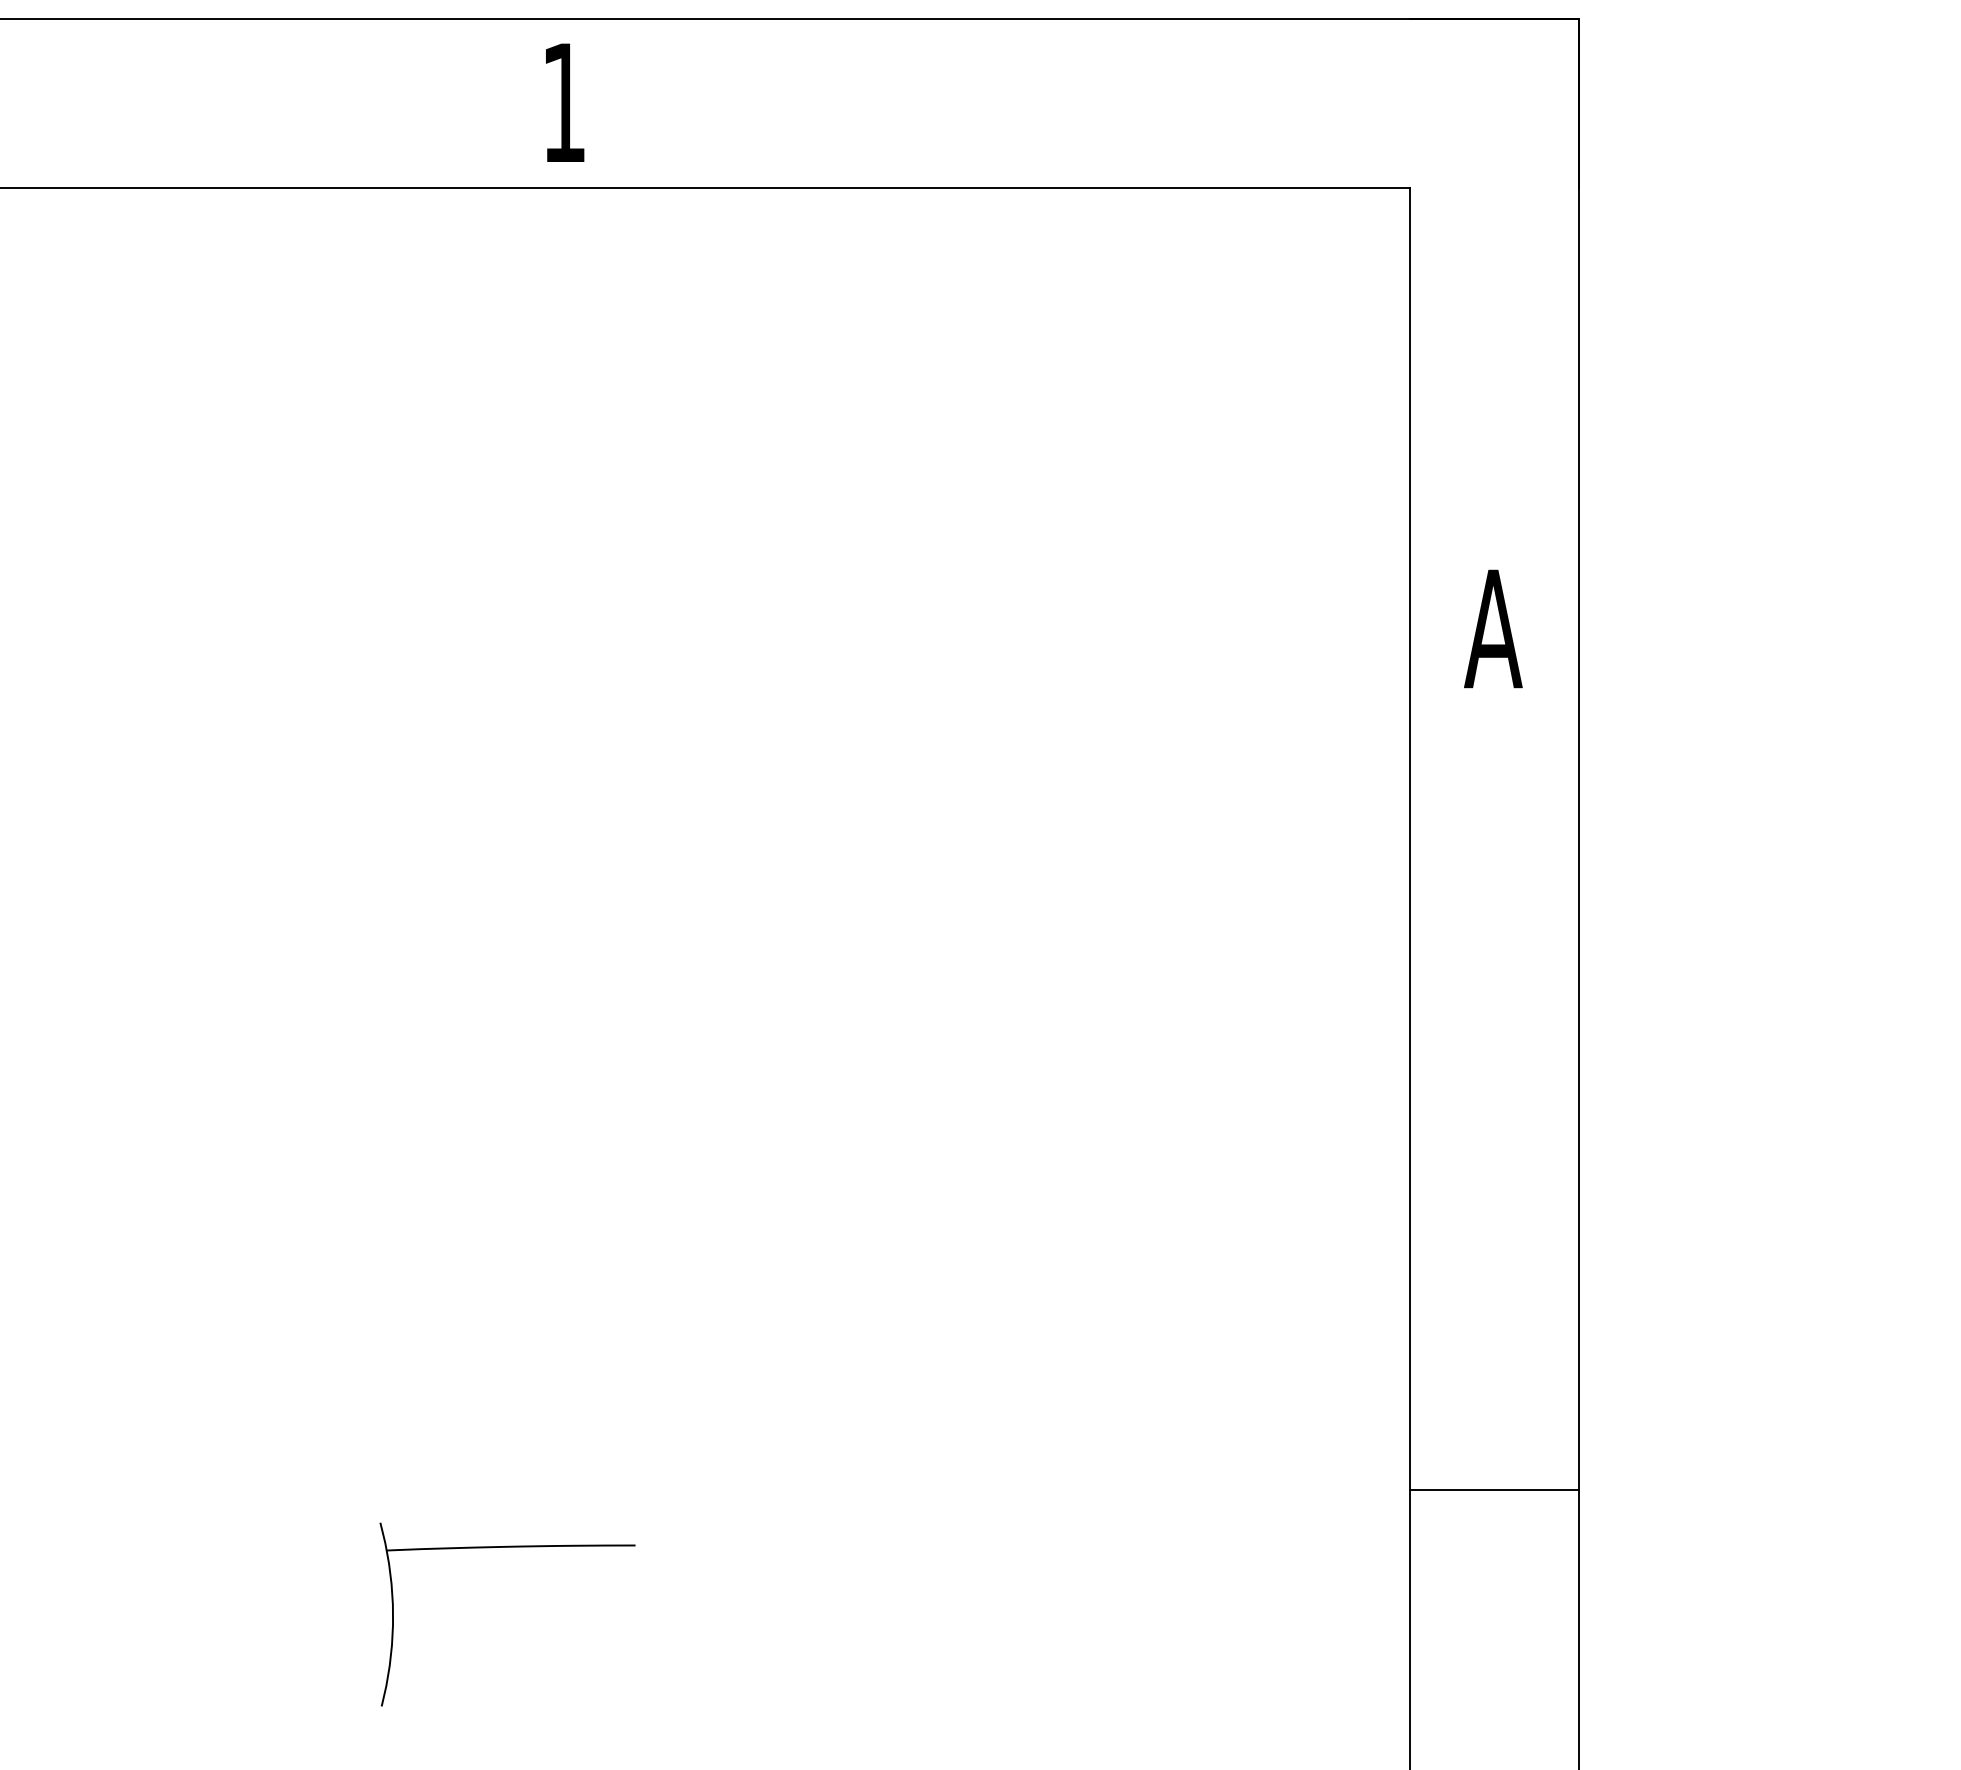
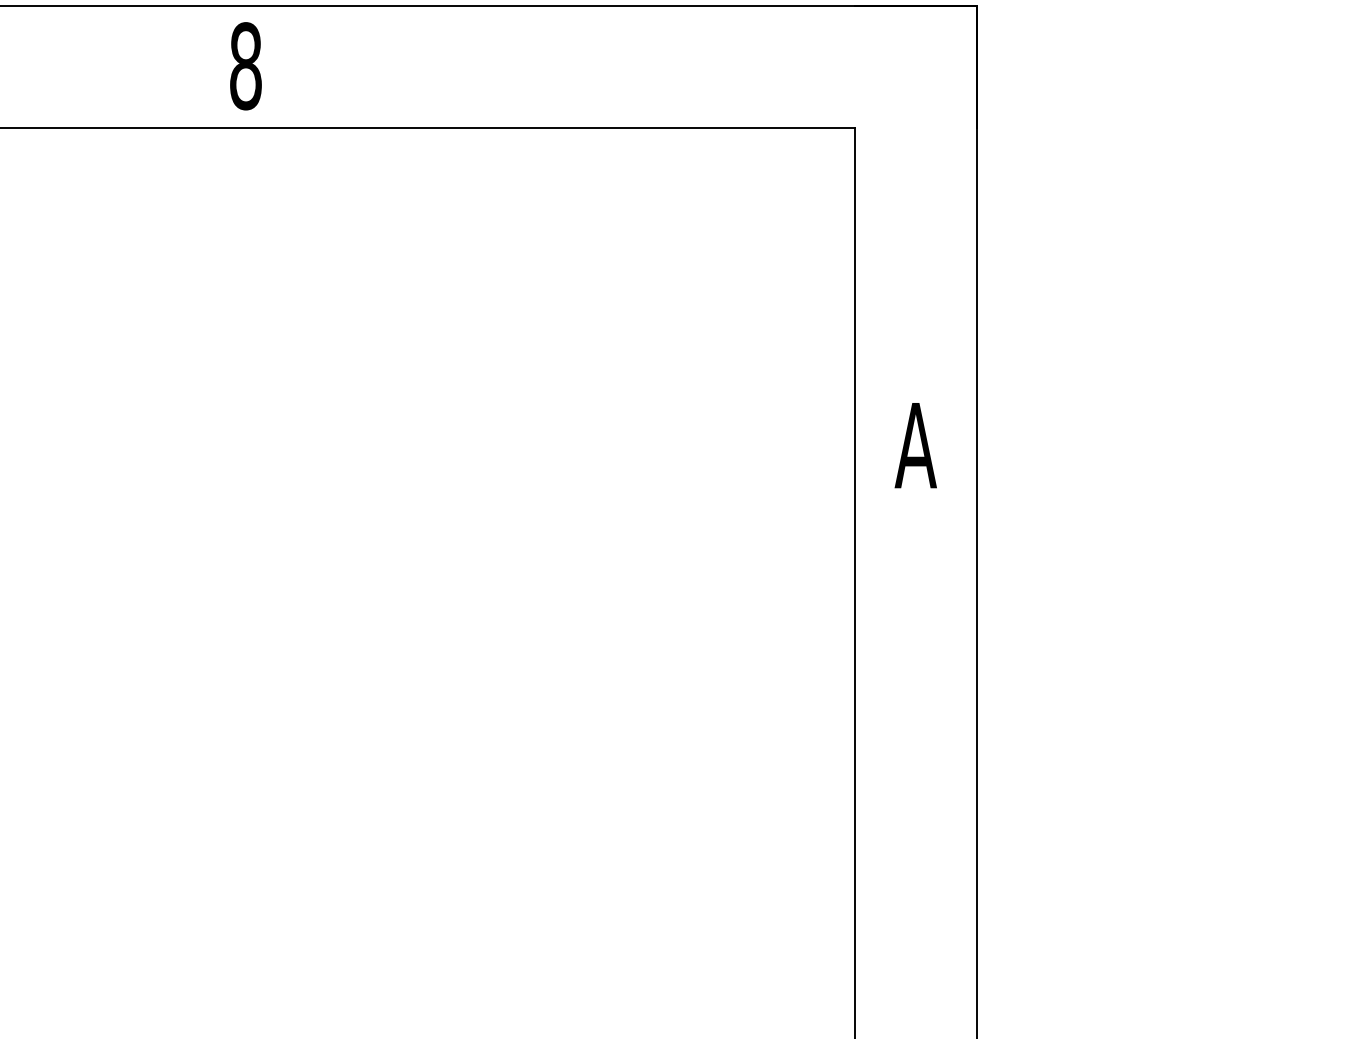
text: (564, 102) -> (246, 66), 1 -> 8

